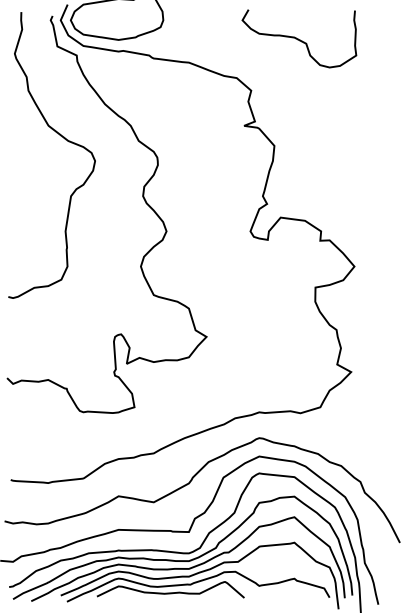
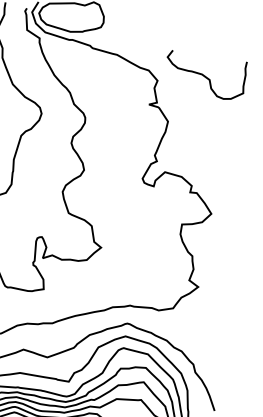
curve: (298, 38) -> (204, 75), moved

